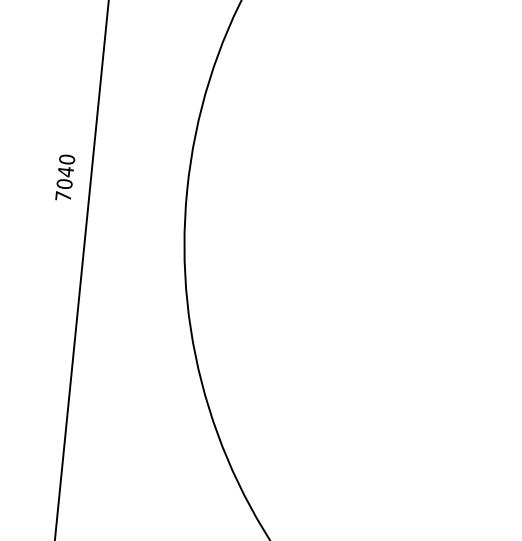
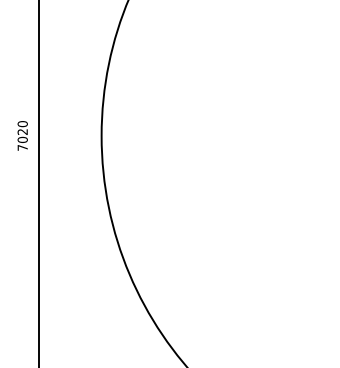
text: (65, 170) -> (22, 131), 7040 -> 7020

